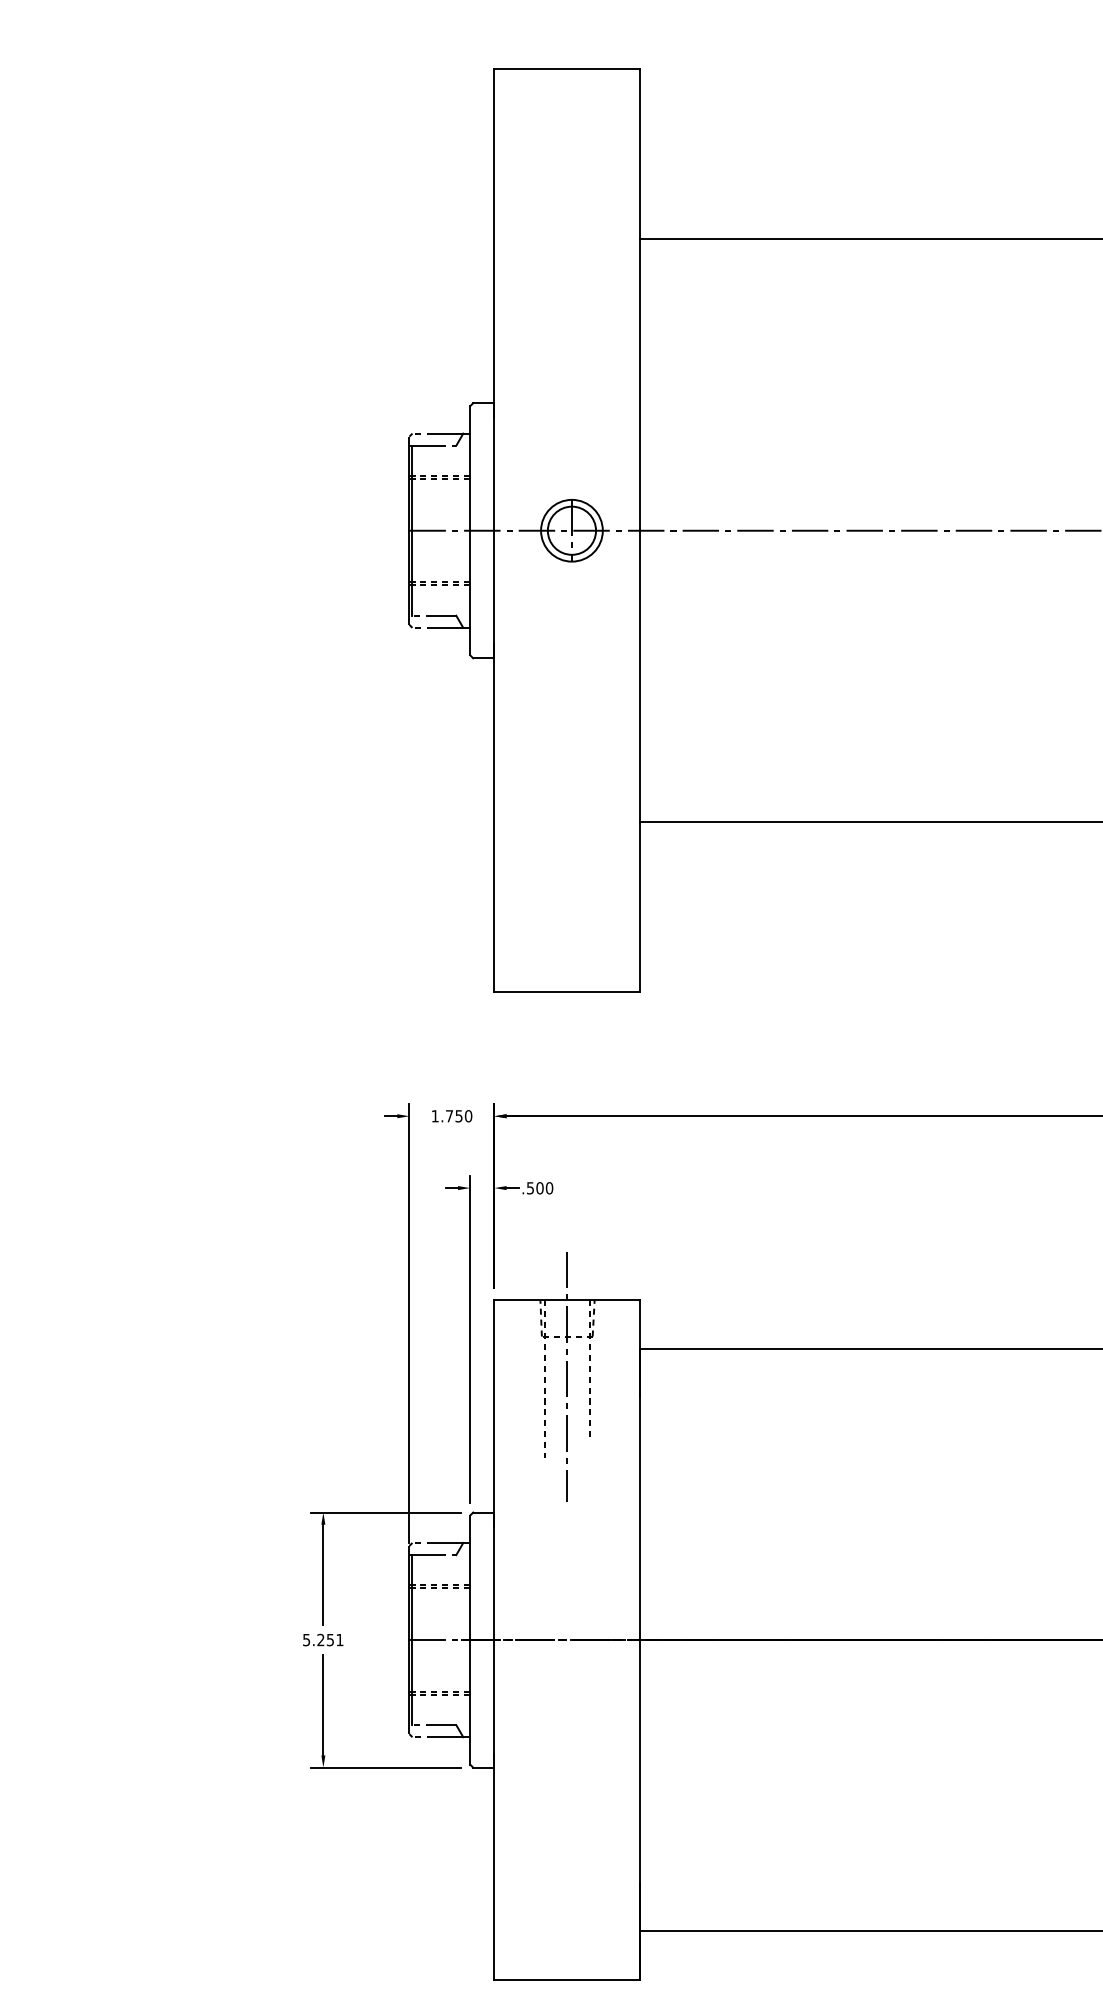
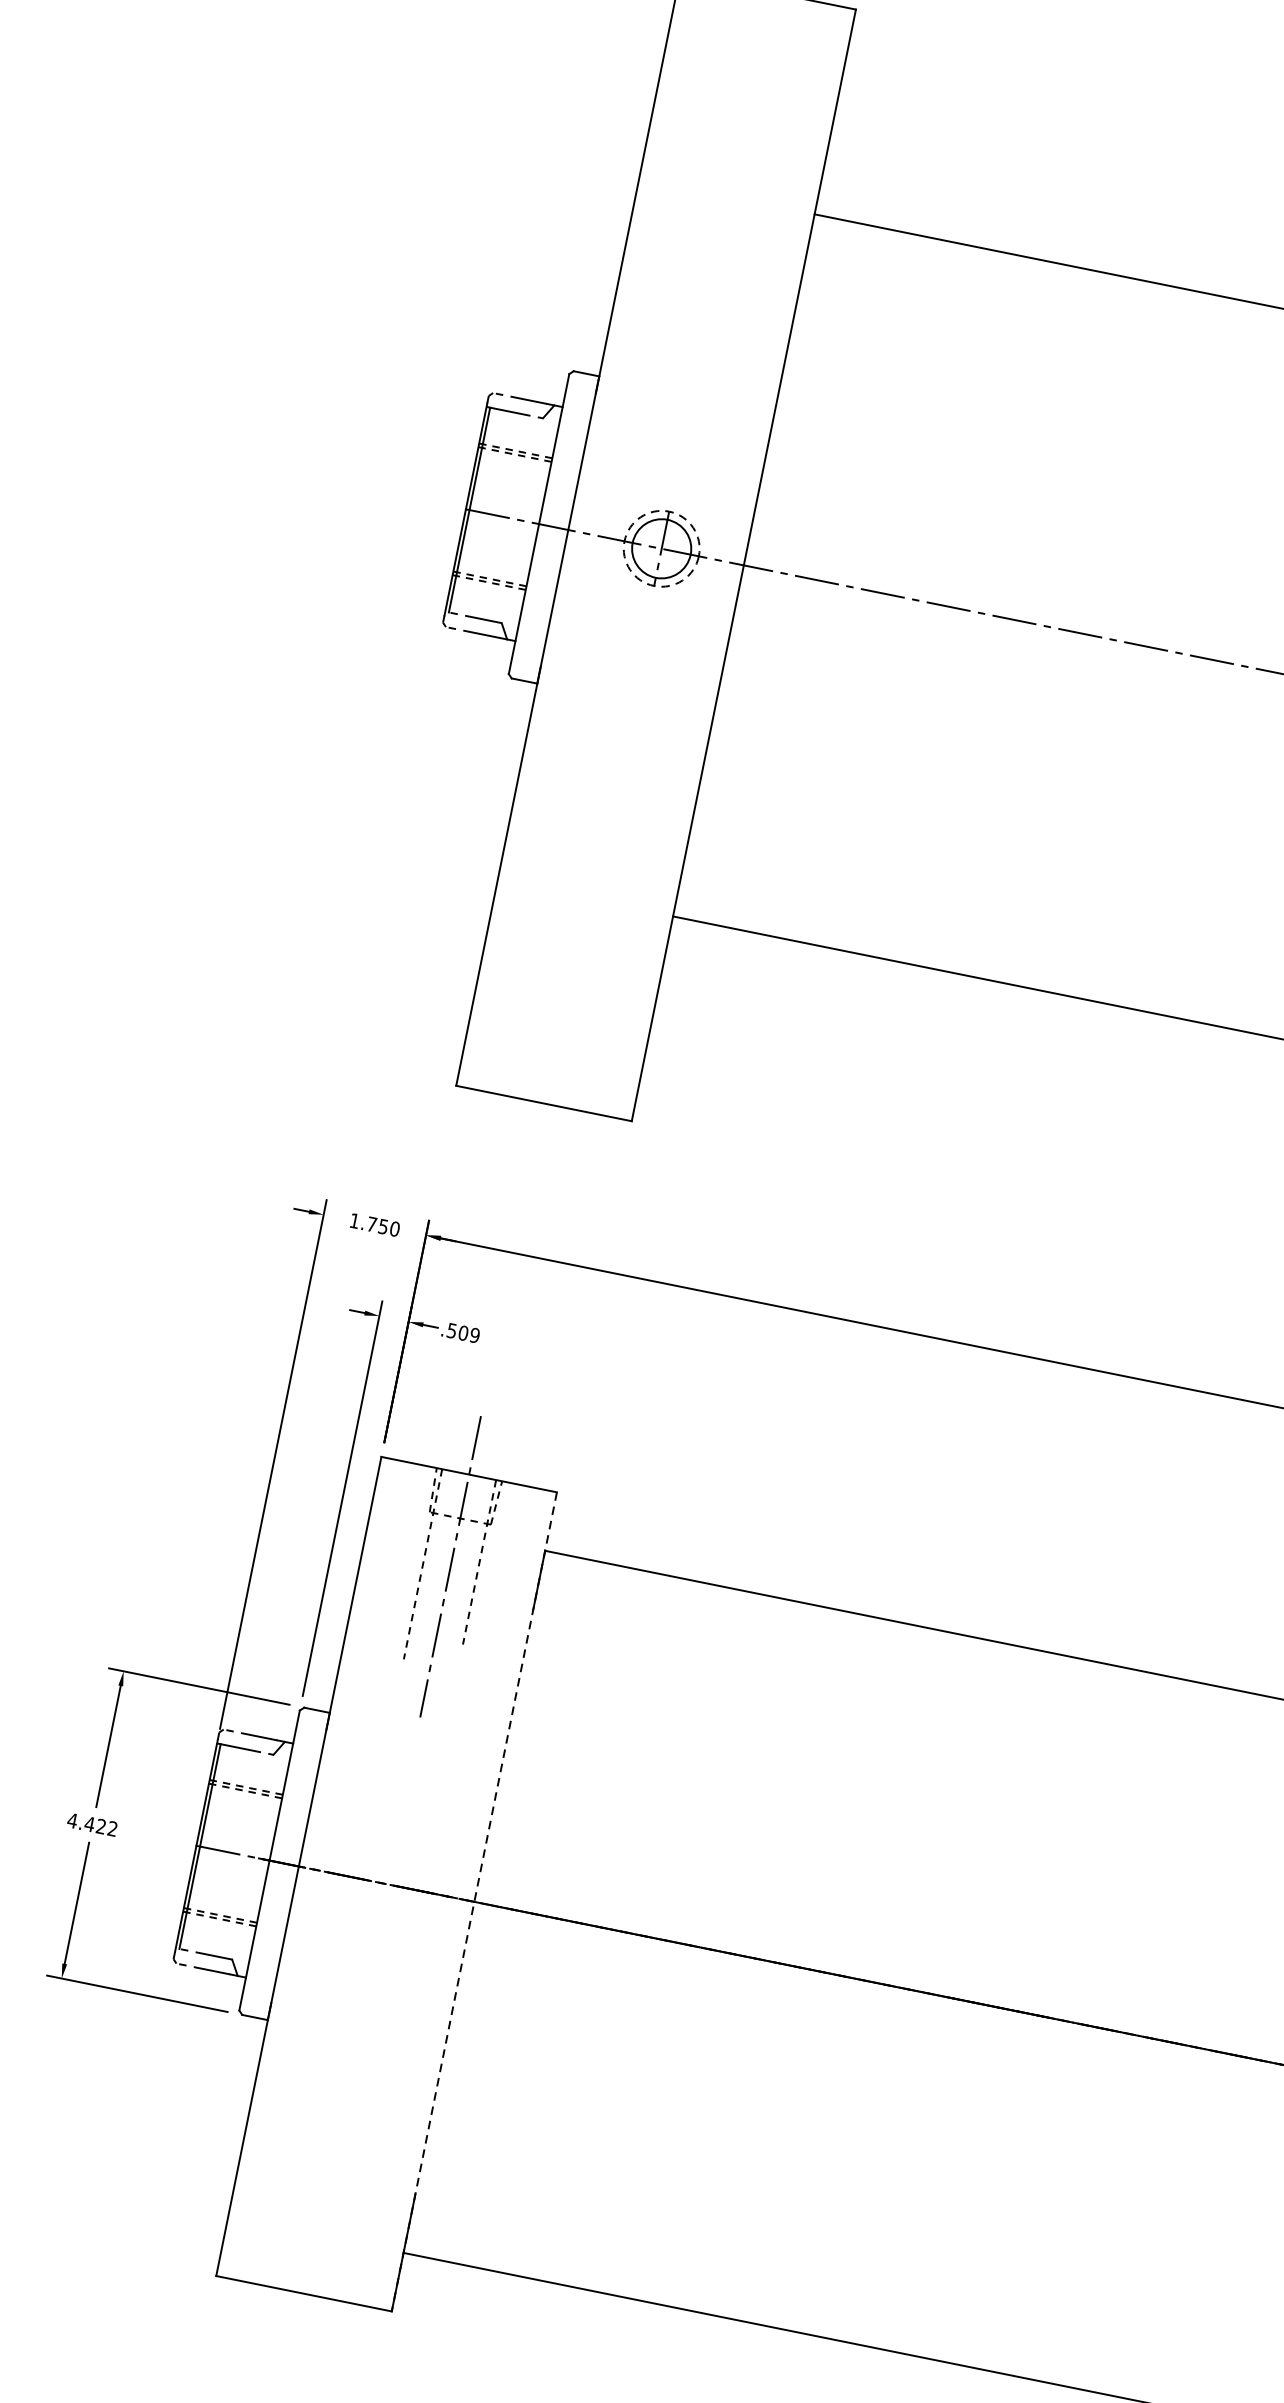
circle: (571, 530) -> (661, 548), solid -> dashed
text: (549, 1188) -> (474, 1335), .500 -> .509
text: (322, 1639) -> (91, 1824), 5.251 -> 4.422
line: (640, 1640) -> (474, 1902), solid -> dashed

